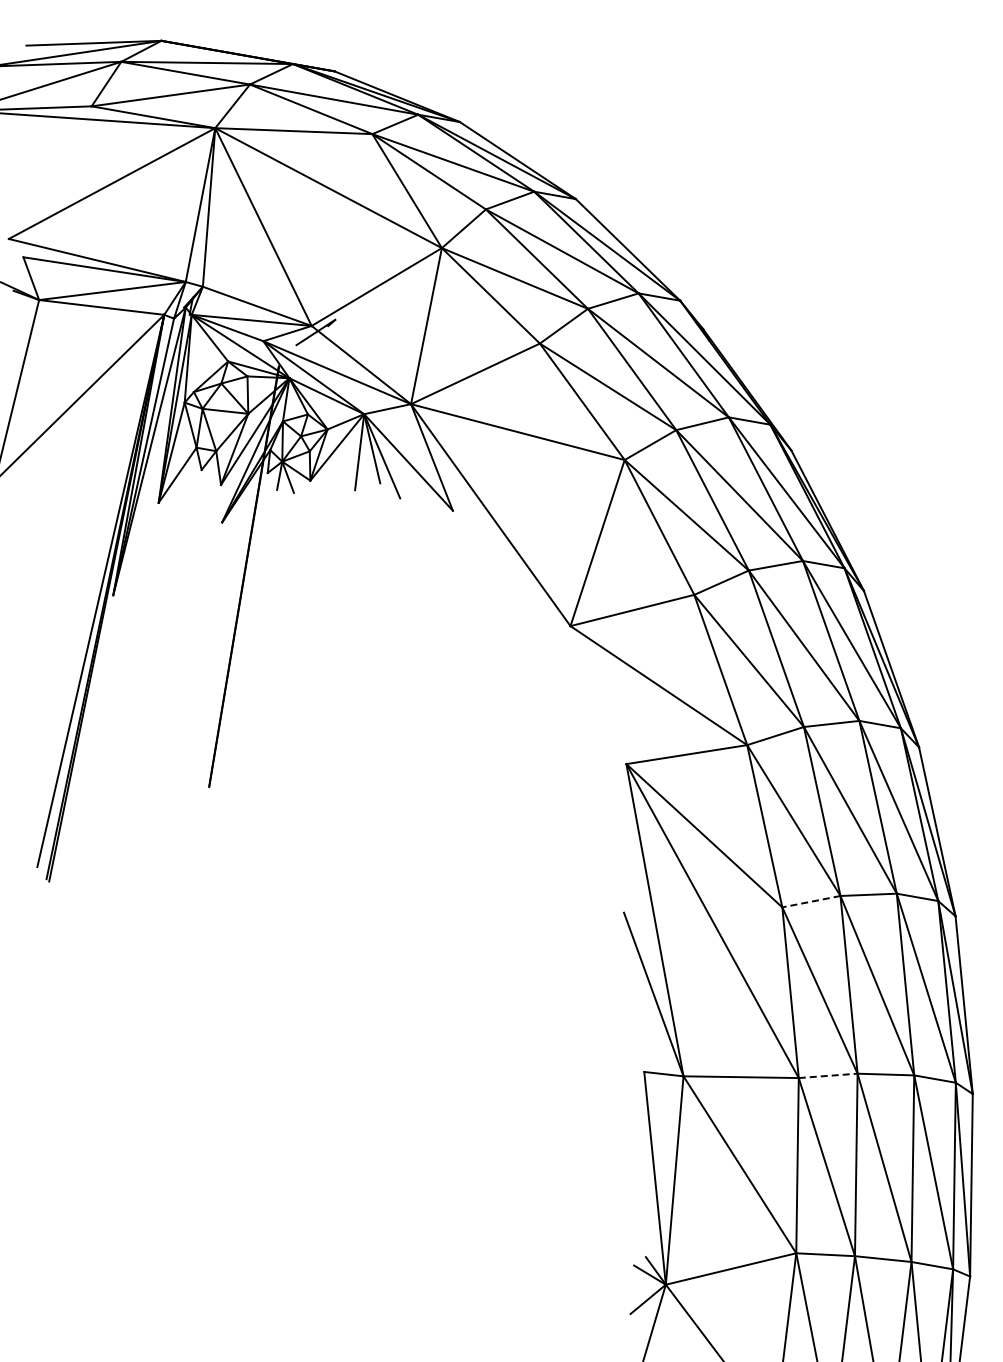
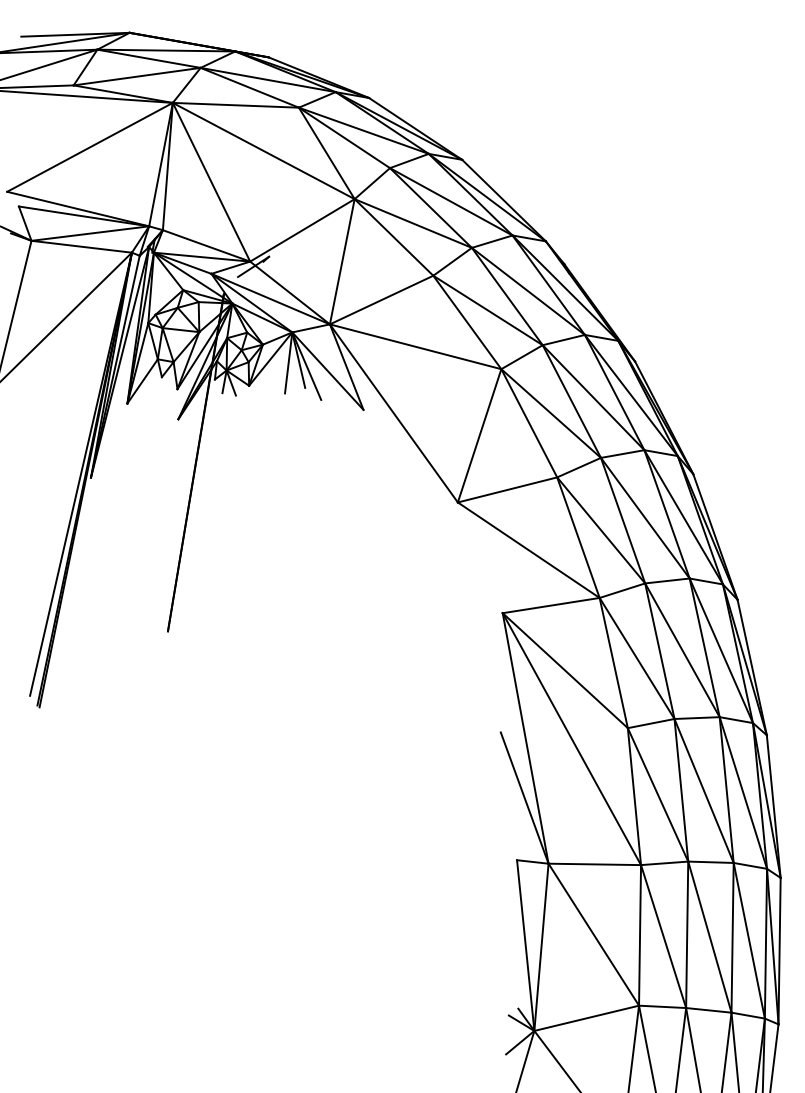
line: (811, 901) -> (651, 723), dashed -> solid
line: (828, 1075) -> (664, 863), dashed -> solid

